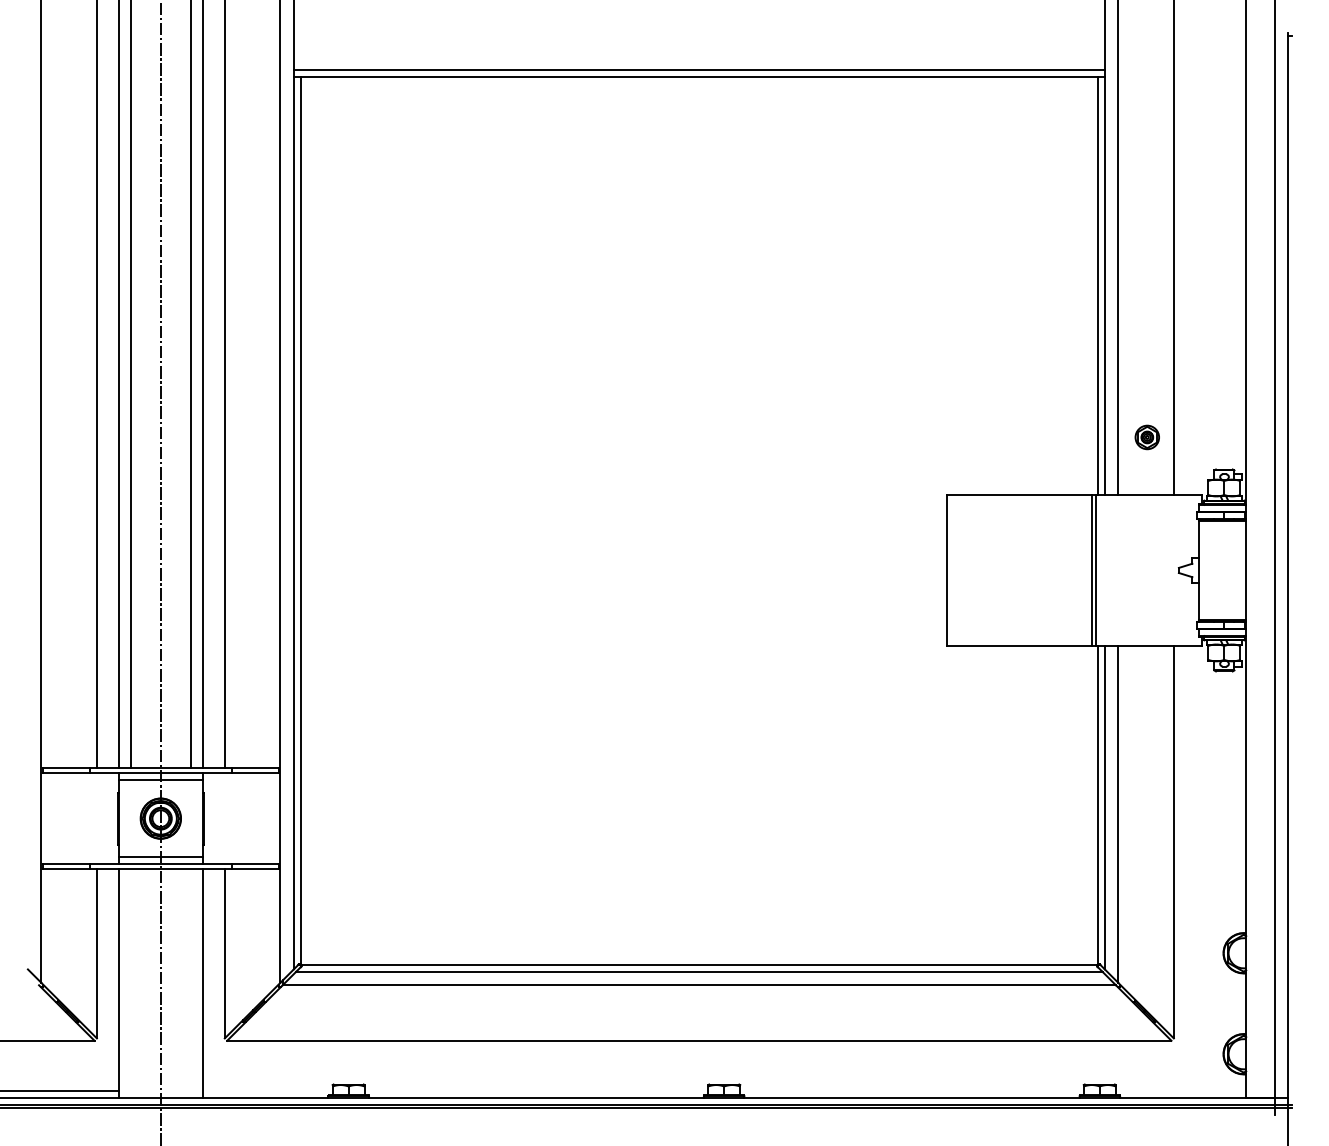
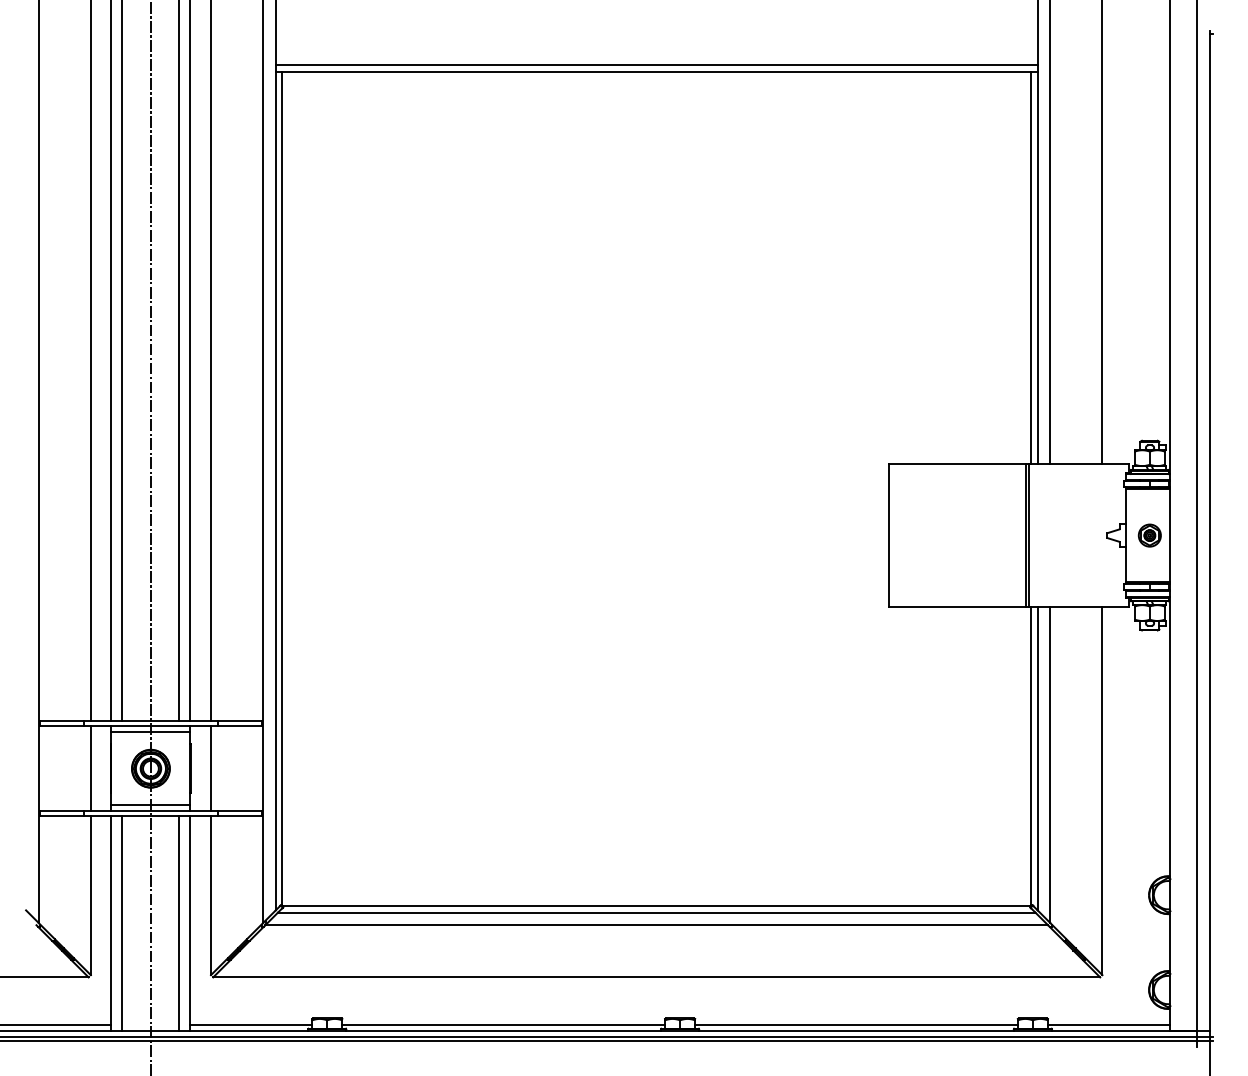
part: (1146, 437) -> (1149, 535), moved
line: (96, 818) -> (90, 768), added
line: (224, 818) -> (210, 768), added
line: (130, 983) -> (122, 923), added
line: (191, 983) -> (179, 923), added
line: (267, 1091) -> (251, 1025), added
line: (536, 1091) -> (503, 1025), added
line: (911, 1091) -> (856, 1025), added
line: (1180, 1091) -> (1108, 1025), added

